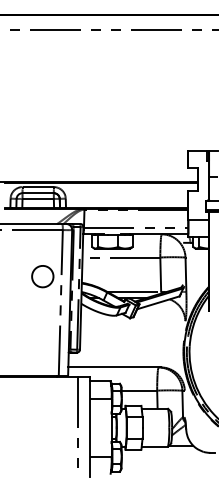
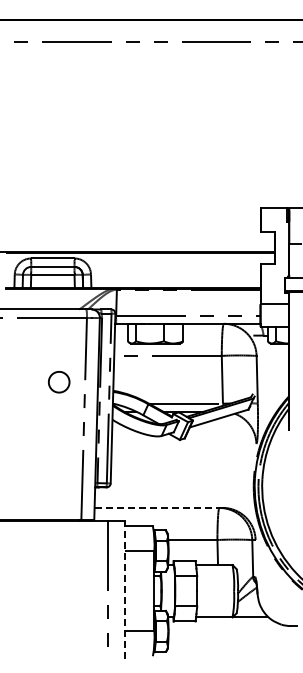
part: (42, 276) -> (58, 381), size x0.7
line: (114, 367) -> (158, 507), solid -> dashed
line: (89, 427) -> (124, 590), solid -> dashed

